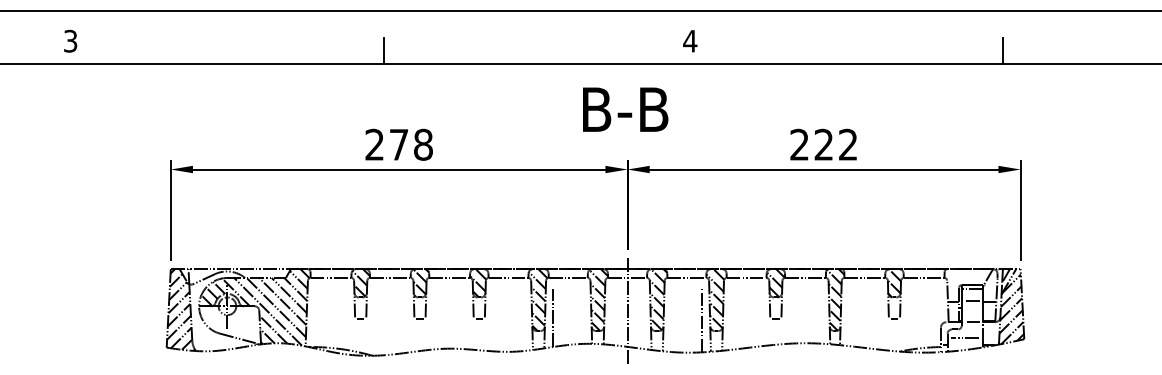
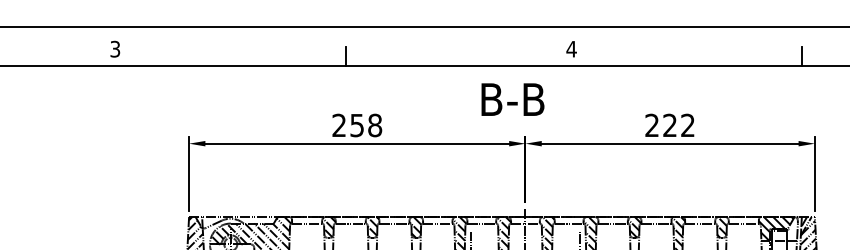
text: (625, 109) -> (512, 99), moved
text: (399, 144) -> (357, 125), 278 -> 258
hatch: (967, 285) -> (775, 229), added

